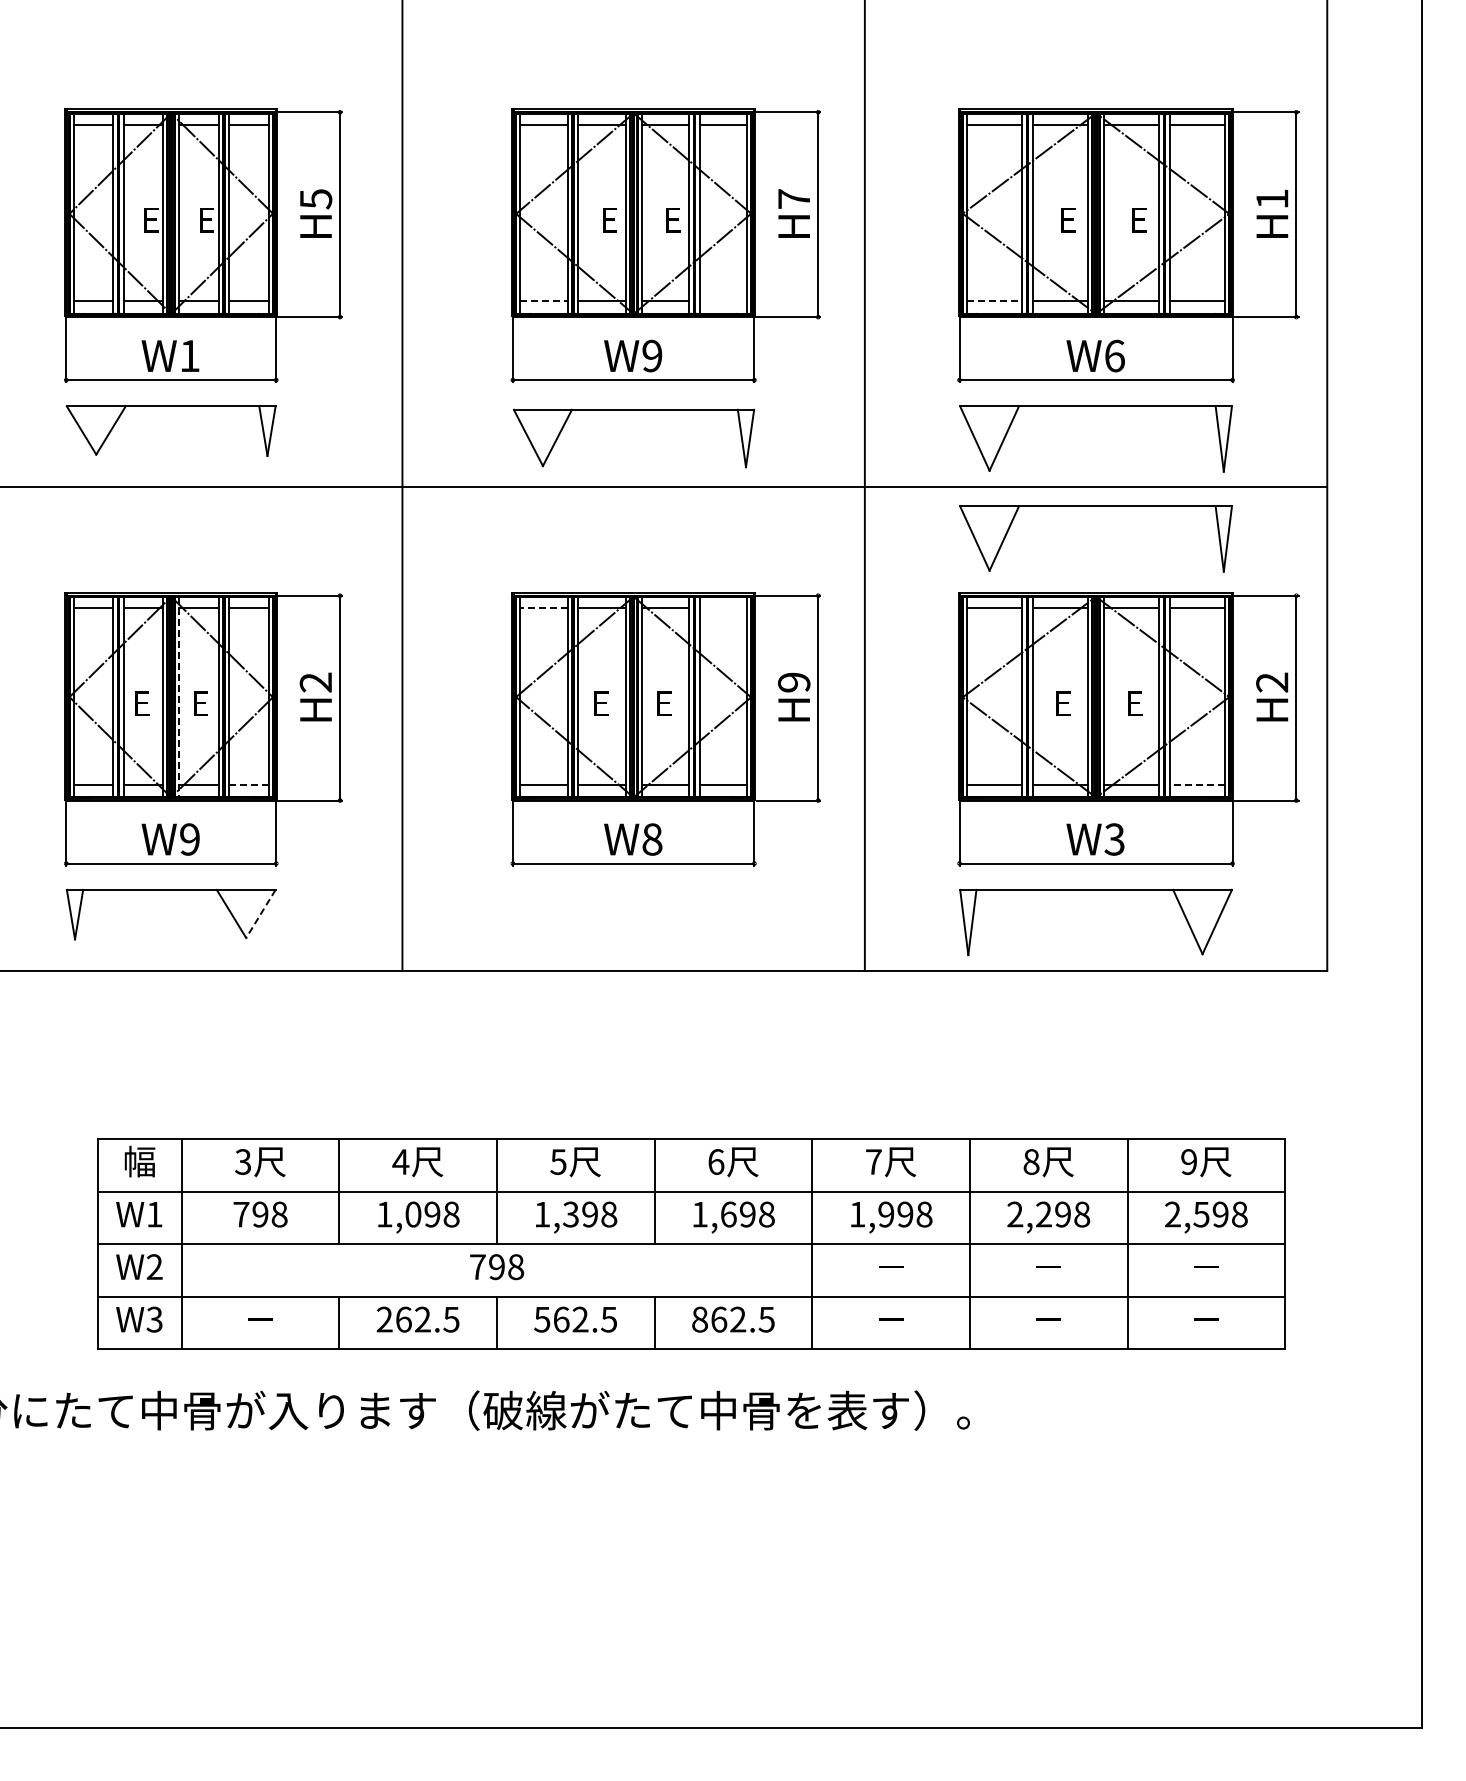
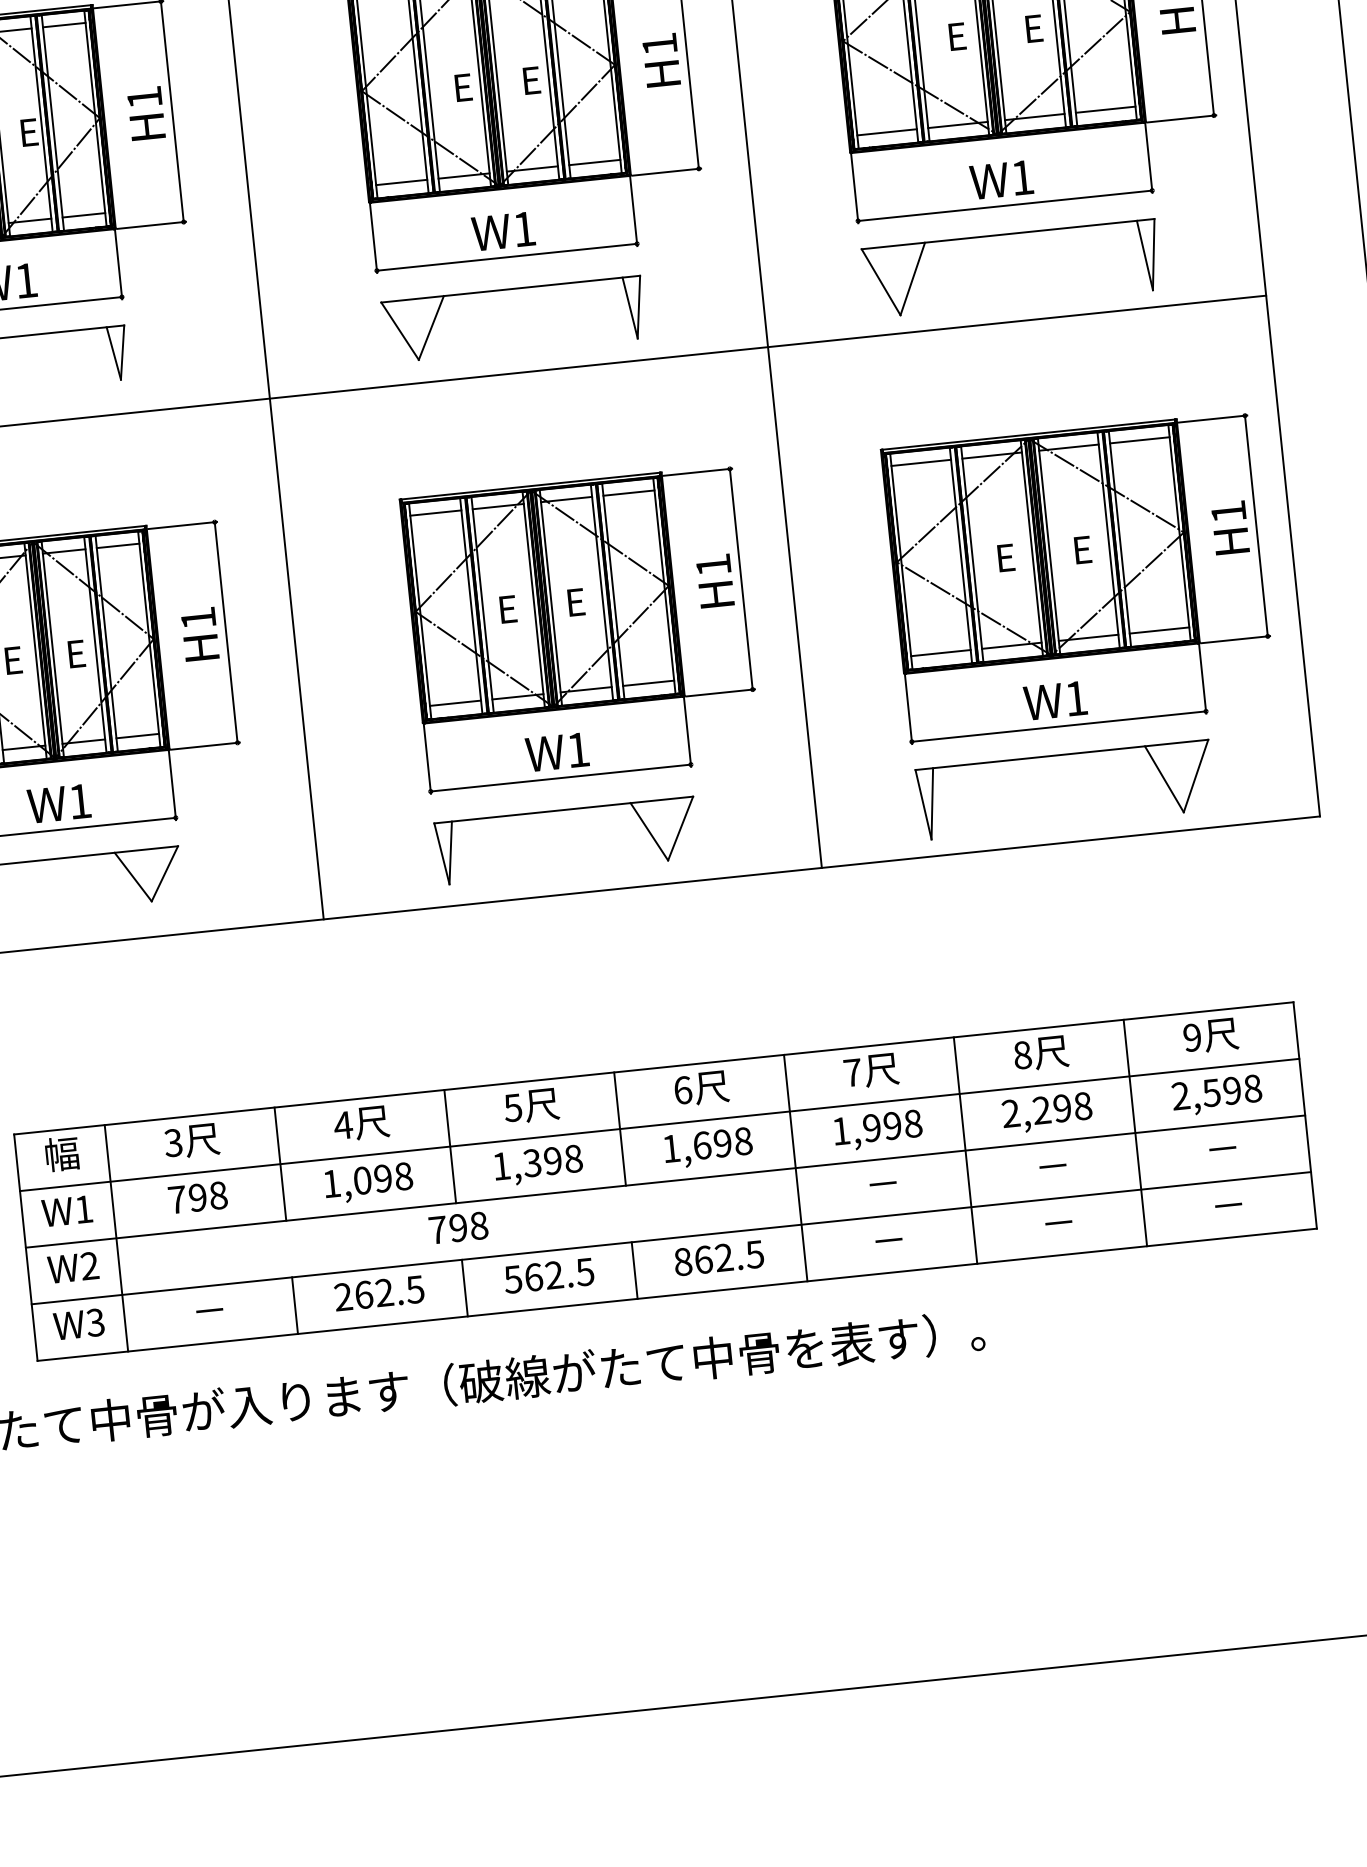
text: (793, 198) -> (658, 43), H7 -> H1
text: (316, 199) -> (145, 97), H5 -> H1
line: (544, 301) -> (402, 182), dashed -> solid
line: (723, 301) -> (595, 162), added
line: (994, 301) -> (886, 132), dashed -> solid
text: (652, 355) -> (524, 228), W9 -> W1
text: (1114, 355) -> (1022, 177), W6 -> W1
part: (1095, 506) -> (1018, 341), removed
line: (544, 608) -> (436, 513), dashed -> solid
line: (723, 608) -> (629, 493), added
text: (315, 682) -> (197, 618), H2 -> H1
text: (794, 682) -> (713, 565), H9 -> H1
text: (1272, 682) -> (1228, 511), H2 -> H1
line: (179, 697) -> (53, 649), dashed -> solid
line: (249, 784) -> (138, 735), dashed -> solid
line: (1197, 784) -> (1159, 630), dashed -> solid
text: (189, 839) -> (79, 801), W9 -> W1
text: (652, 839) -> (578, 750), W8 -> W1
text: (1114, 839) -> (1076, 698), W3 -> W1
part: (633, 893) -> (563, 810), added
line: (260, 914) -> (164, 874), dashed -> solid

